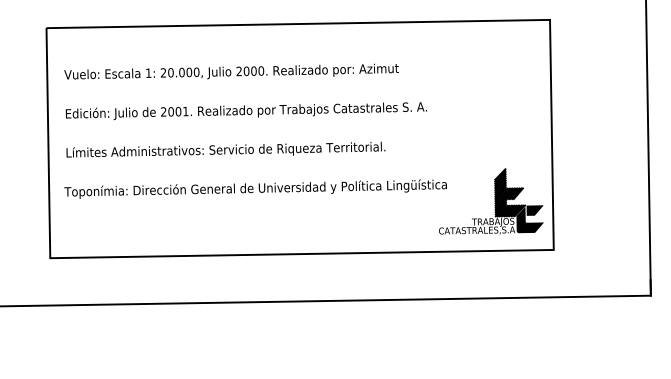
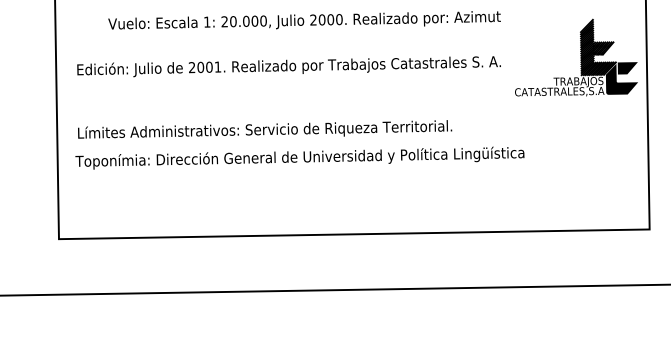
text: (231, 71) -> (304, 20), moved
text: (225, 149) -> (264, 129), moved
part: (491, 201) -> (576, 57), moved

